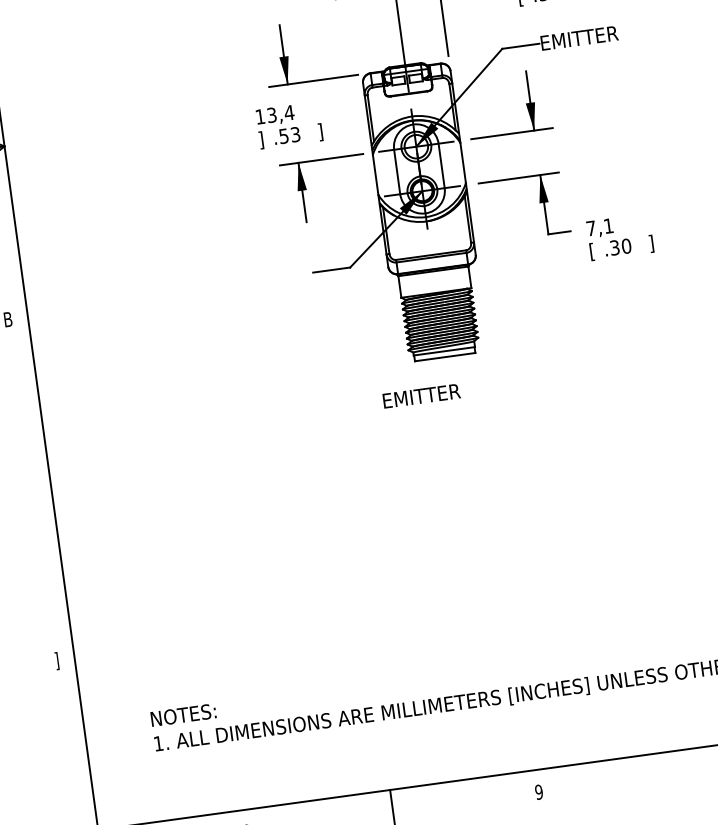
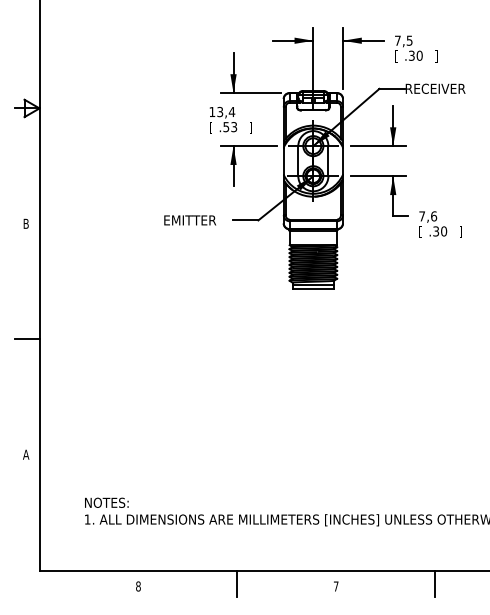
text: (586, 36) -> (436, 88), EMITTER -> RECEIVER
text: (260, 140) -> (210, 127), ] -> [
text: (609, 226) -> (434, 216), 7,1 -> 7,6
text: (422, 396) -> (190, 220), moved
line: (31, 490) -> (26, 339), added
text: (55, 661) -> (26, 455), ] -> A
line: (685, 767) -> (435, 583), added
text: (538, 792) -> (335, 586), 9 -> 7

